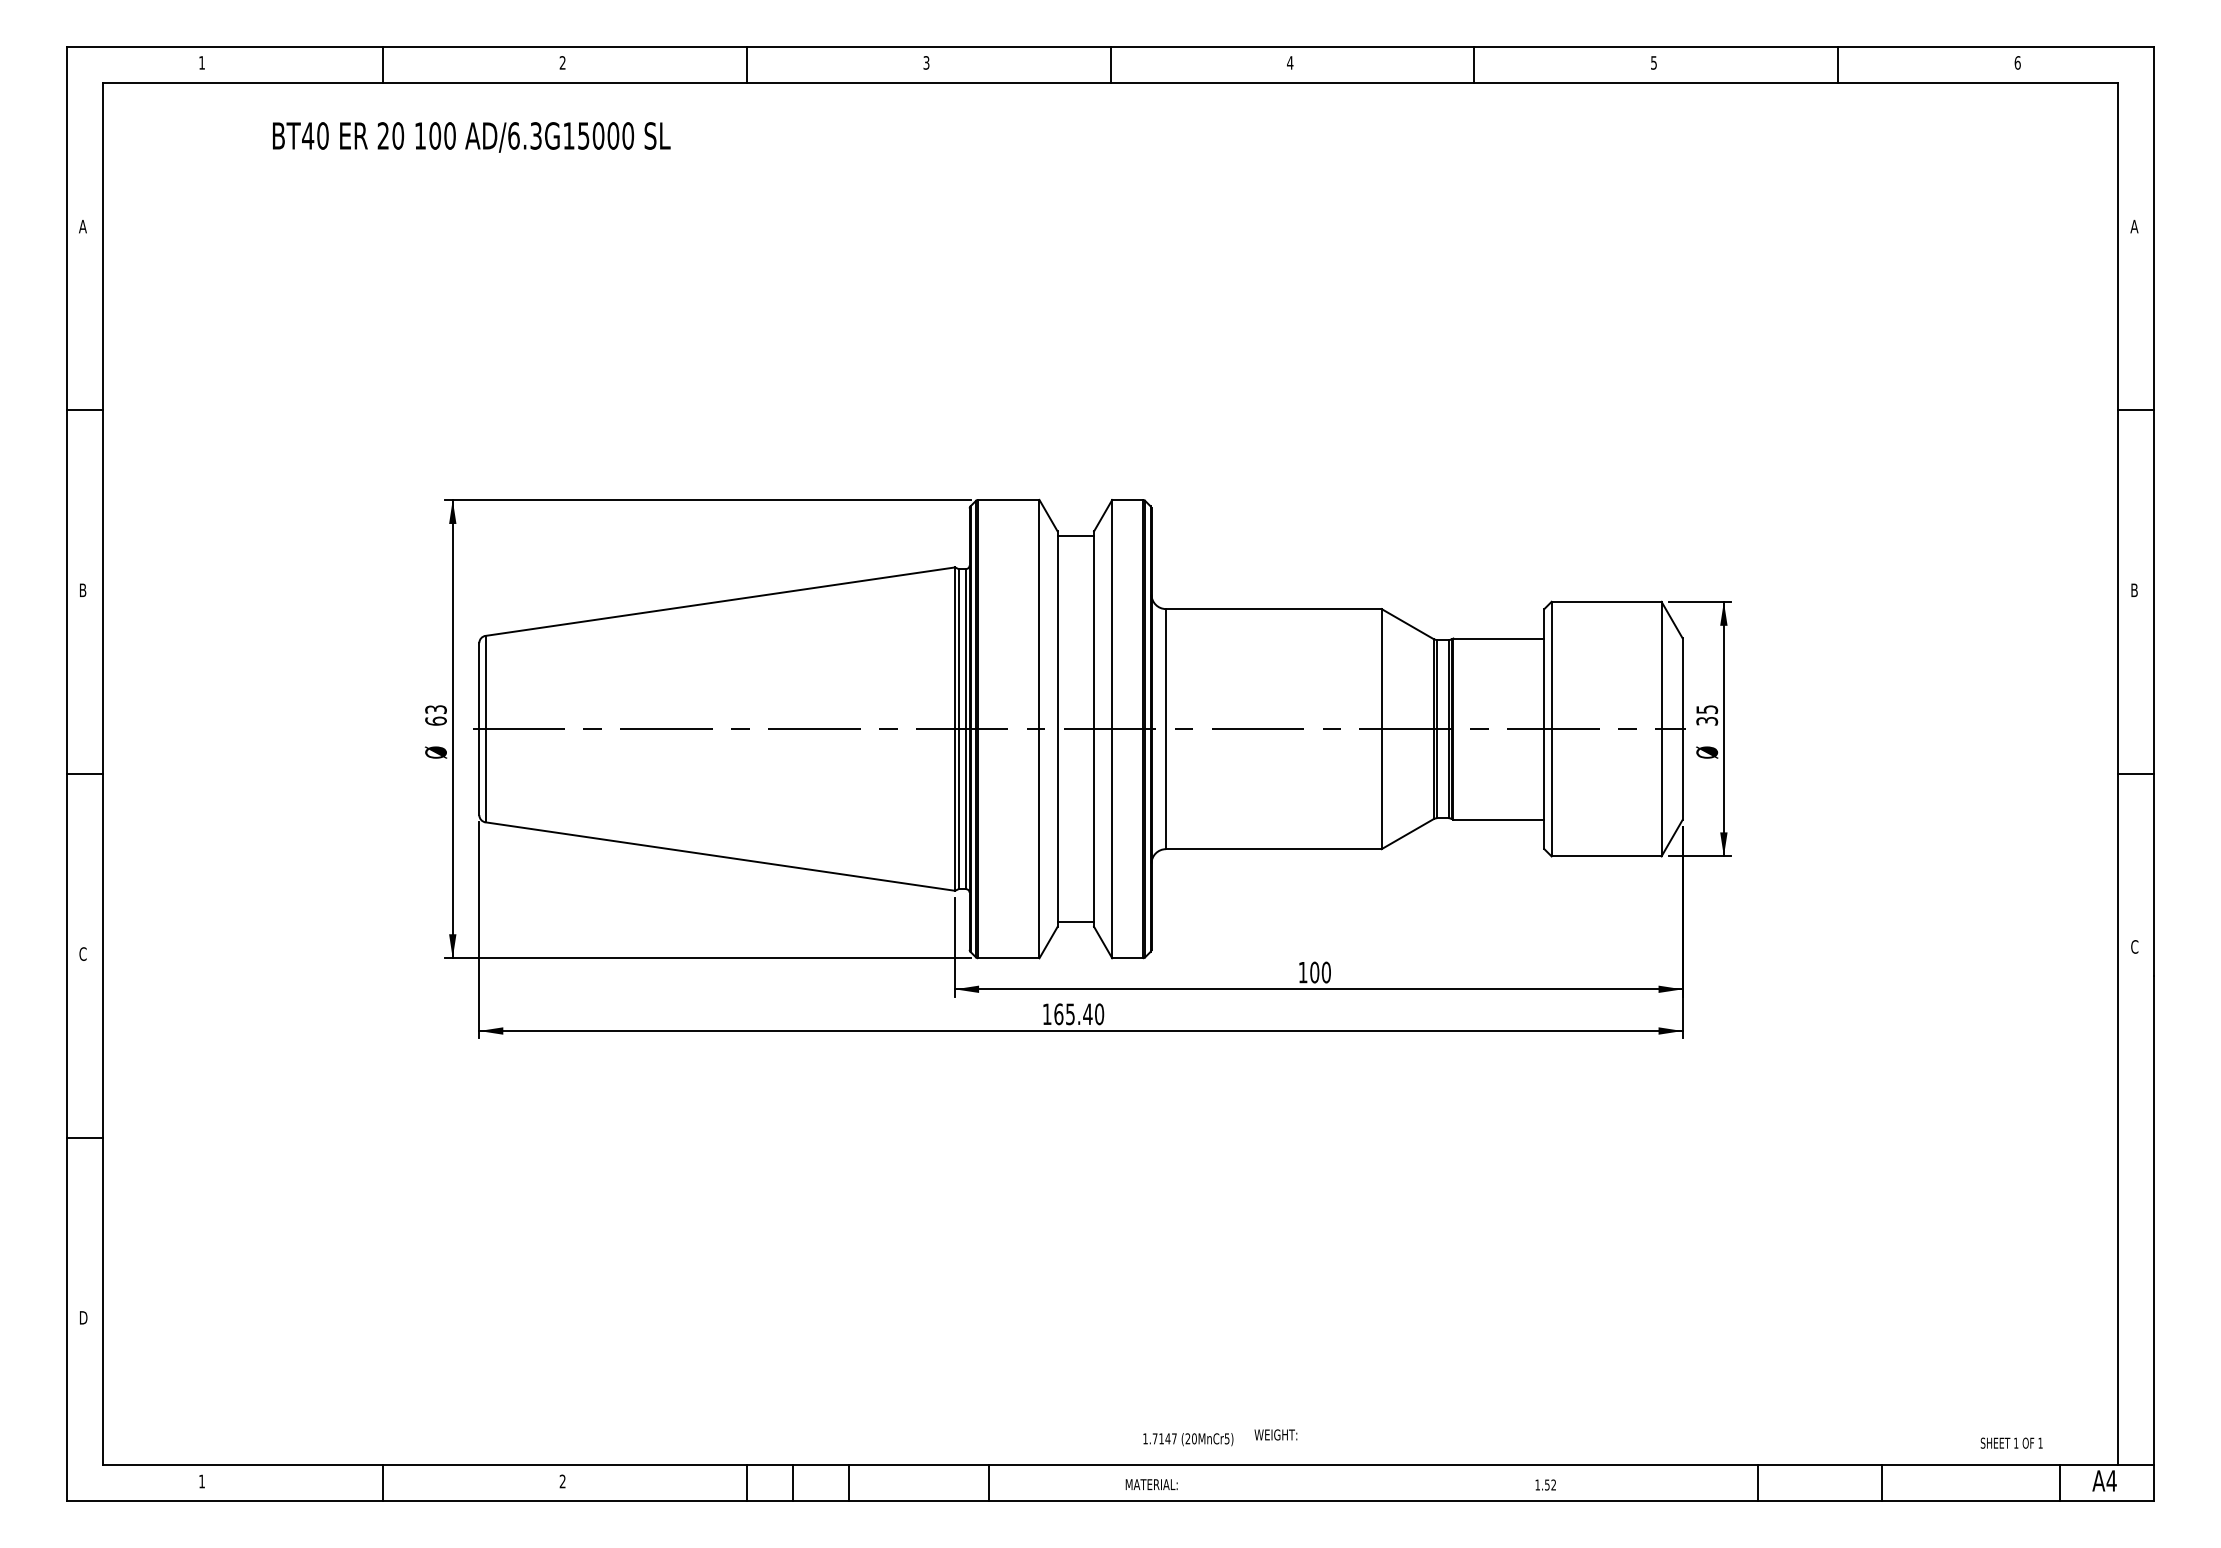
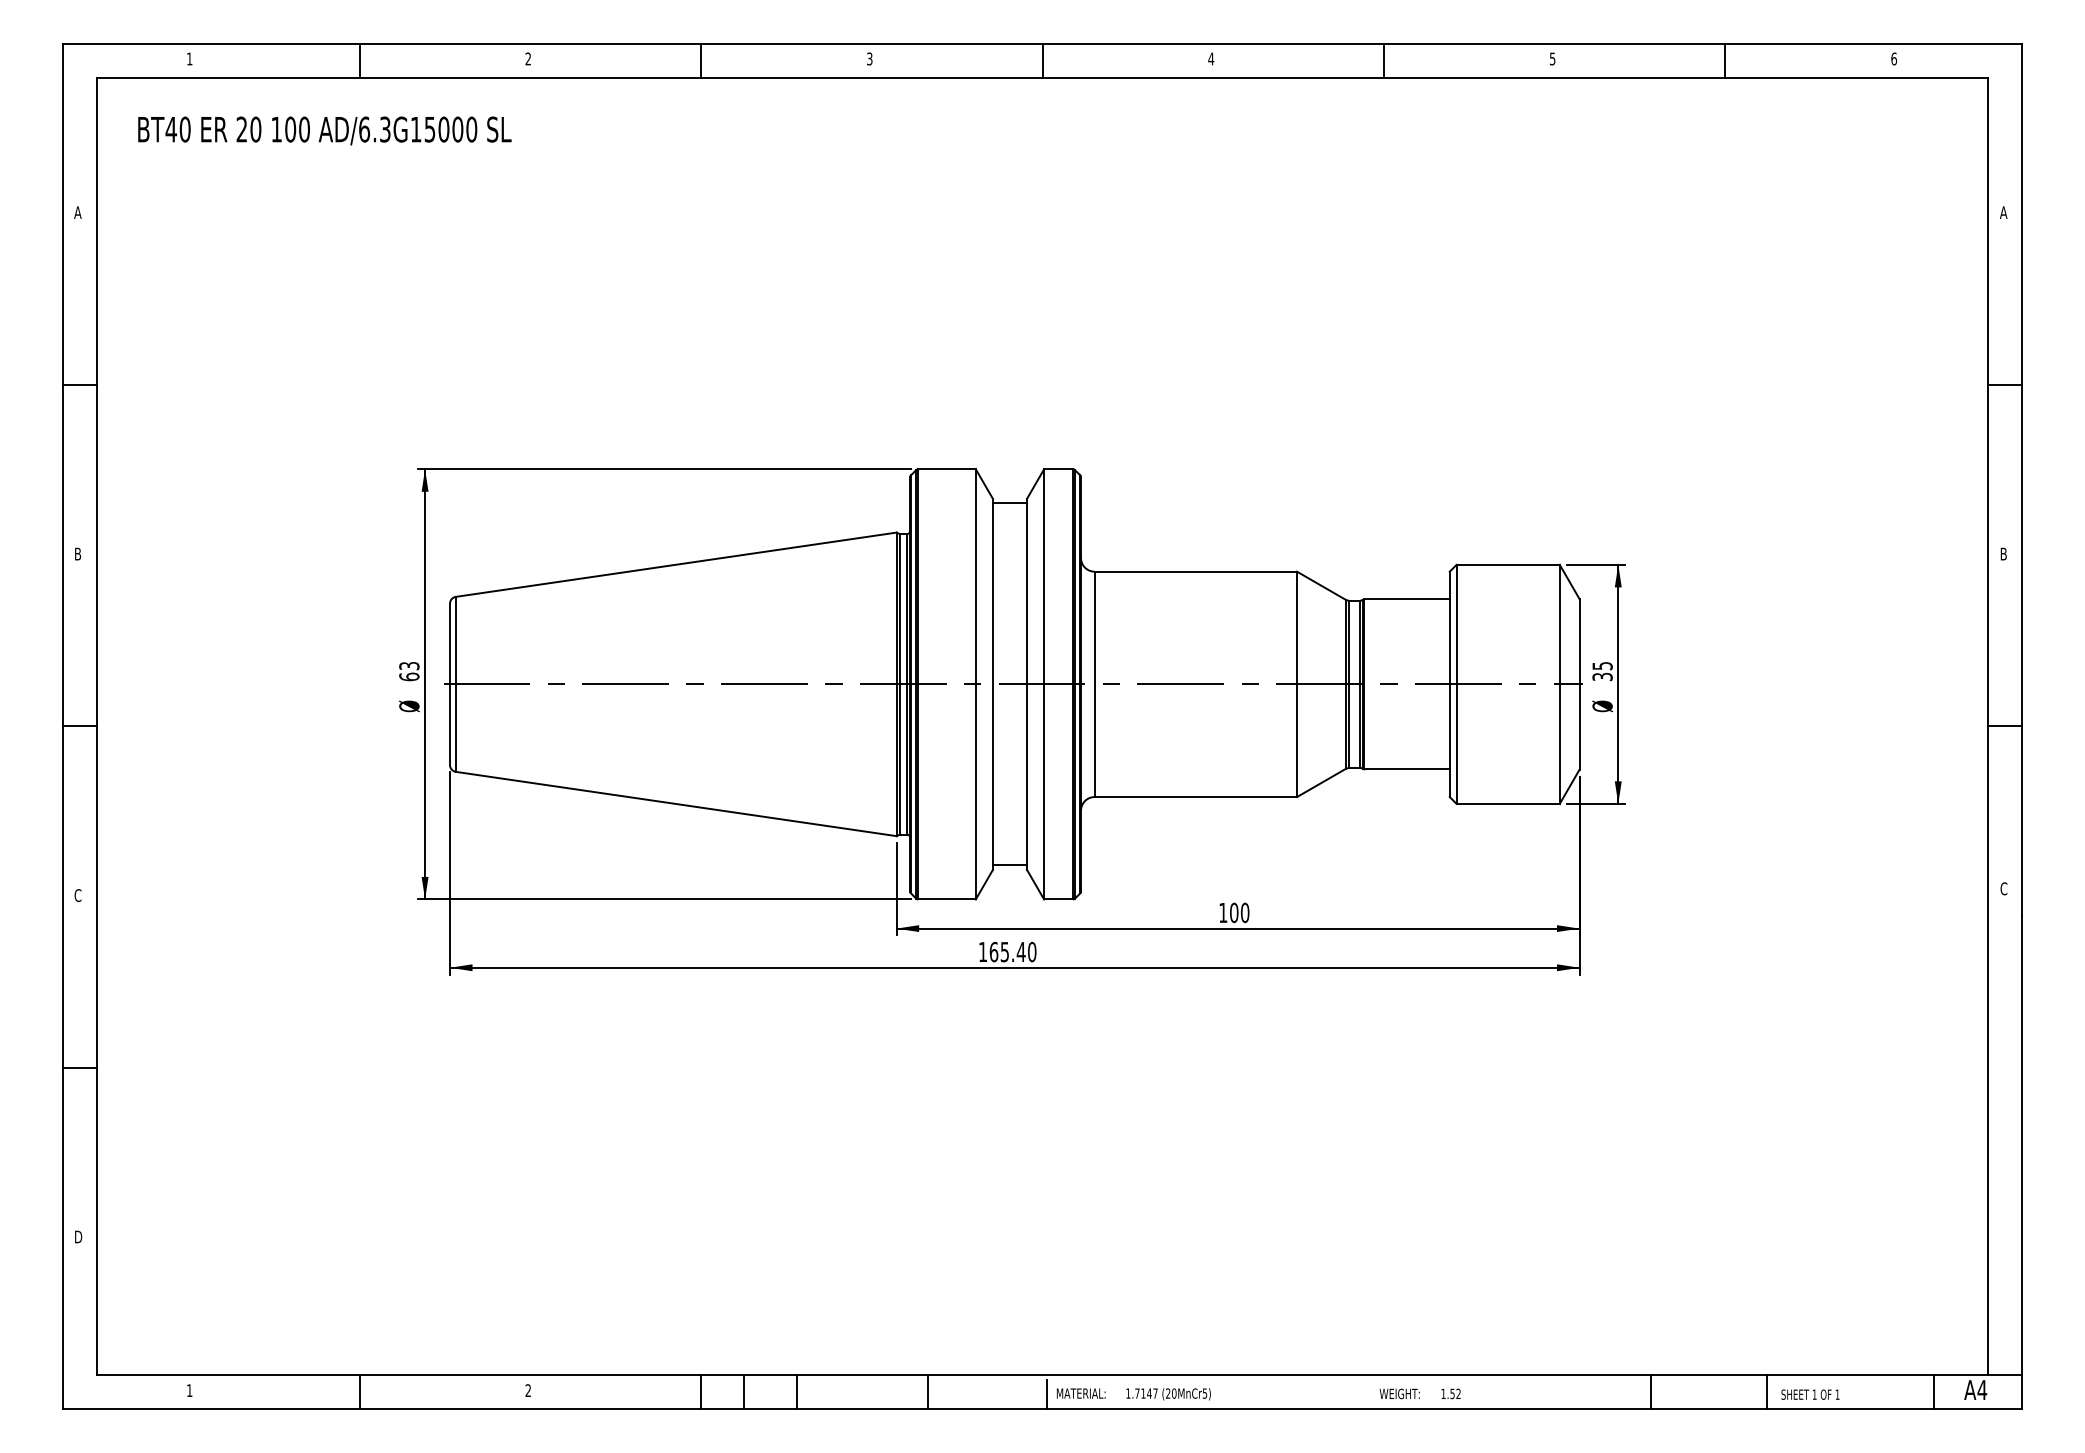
text: (471, 136) -> (324, 130), moved
text: (1275, 1434) -> (1399, 1393), moved
text: (1188, 1439) -> (1168, 1394), moved
text: (2011, 1443) -> (1810, 1394), moved
line: (1115, 1485) -> (1047, 1394), added

